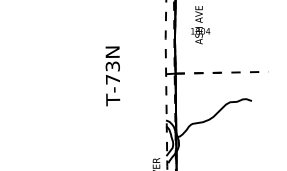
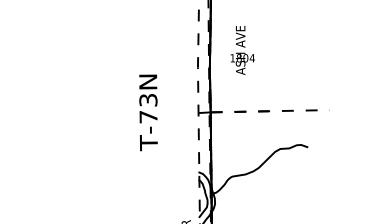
text: (112, 76) -> (148, 112), moved

